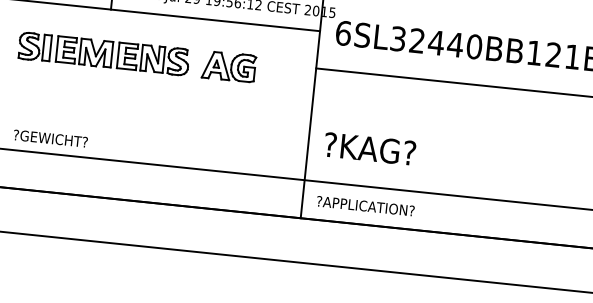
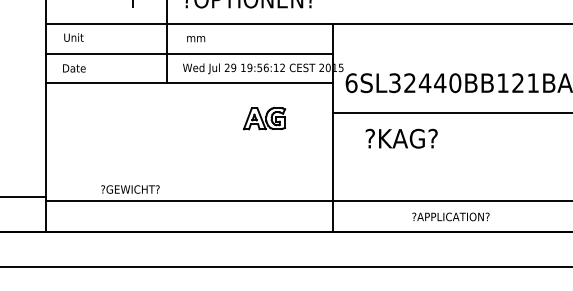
part: (104, 53) -> (165, 118), removed
text: (369, 148) -> (401, 138), moved
text: (365, 205) -> (450, 216), moved

